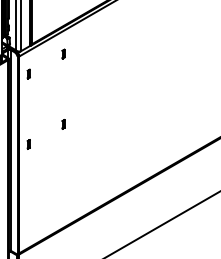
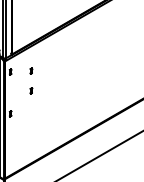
part: (63, 53) -> (31, 70), moved
part: (63, 123) -> (31, 90), moved

